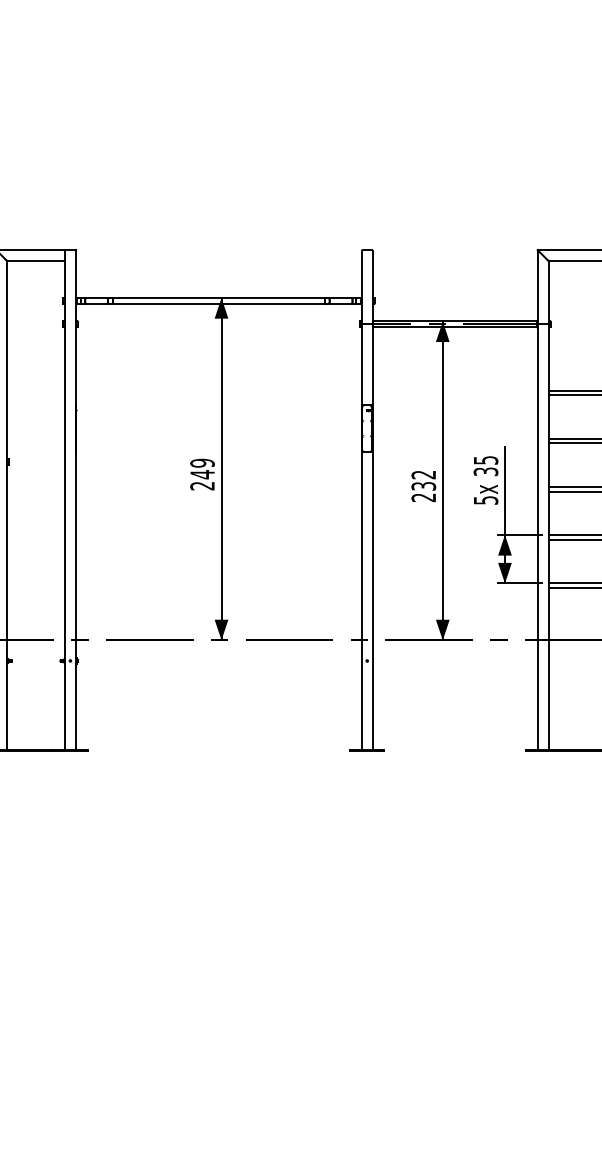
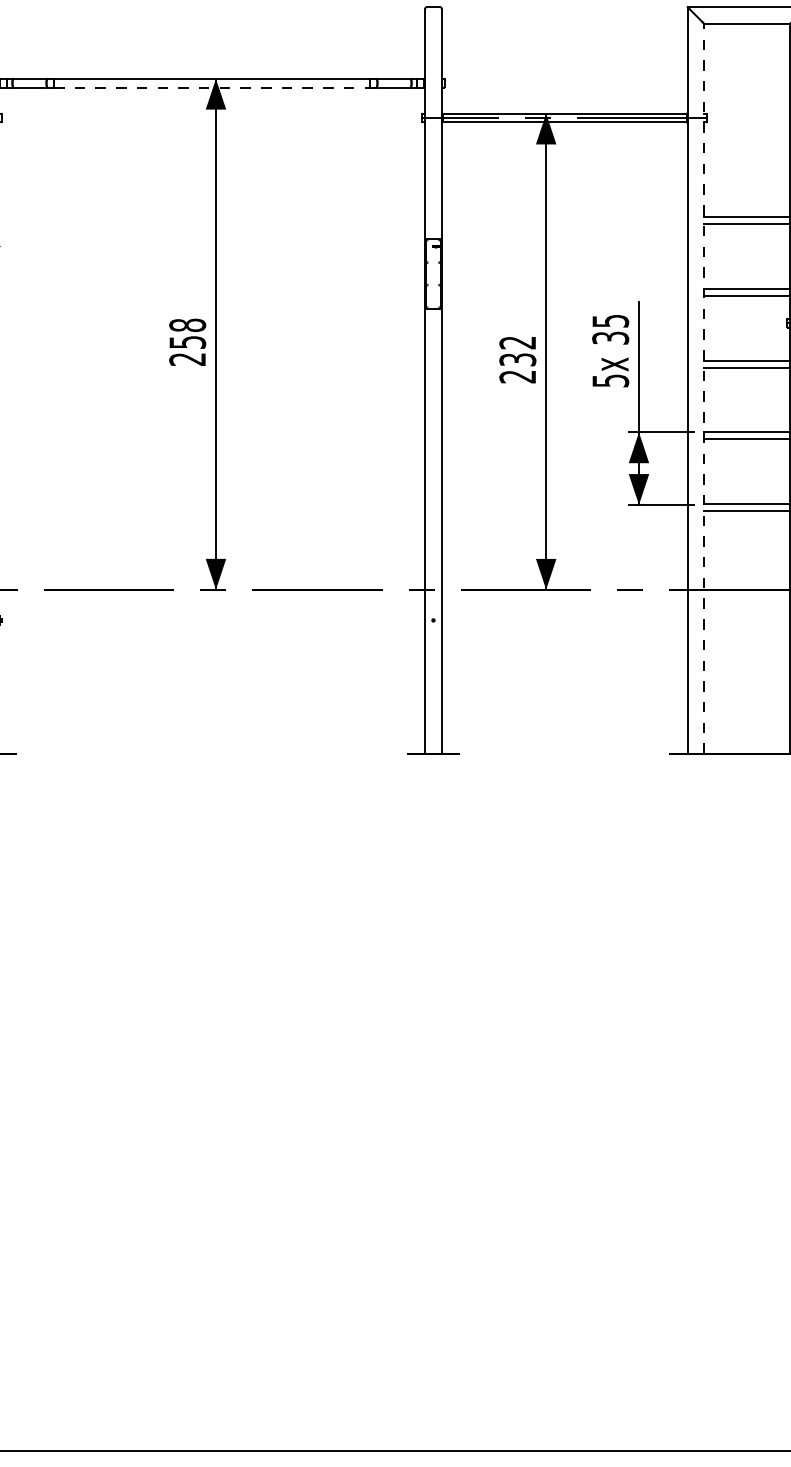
line: (218, 303) -> (211, 86), solid -> dashed
text: (202, 468) -> (187, 333), 249 -> 258
line: (548, 505) -> (703, 388), solid -> dashed

